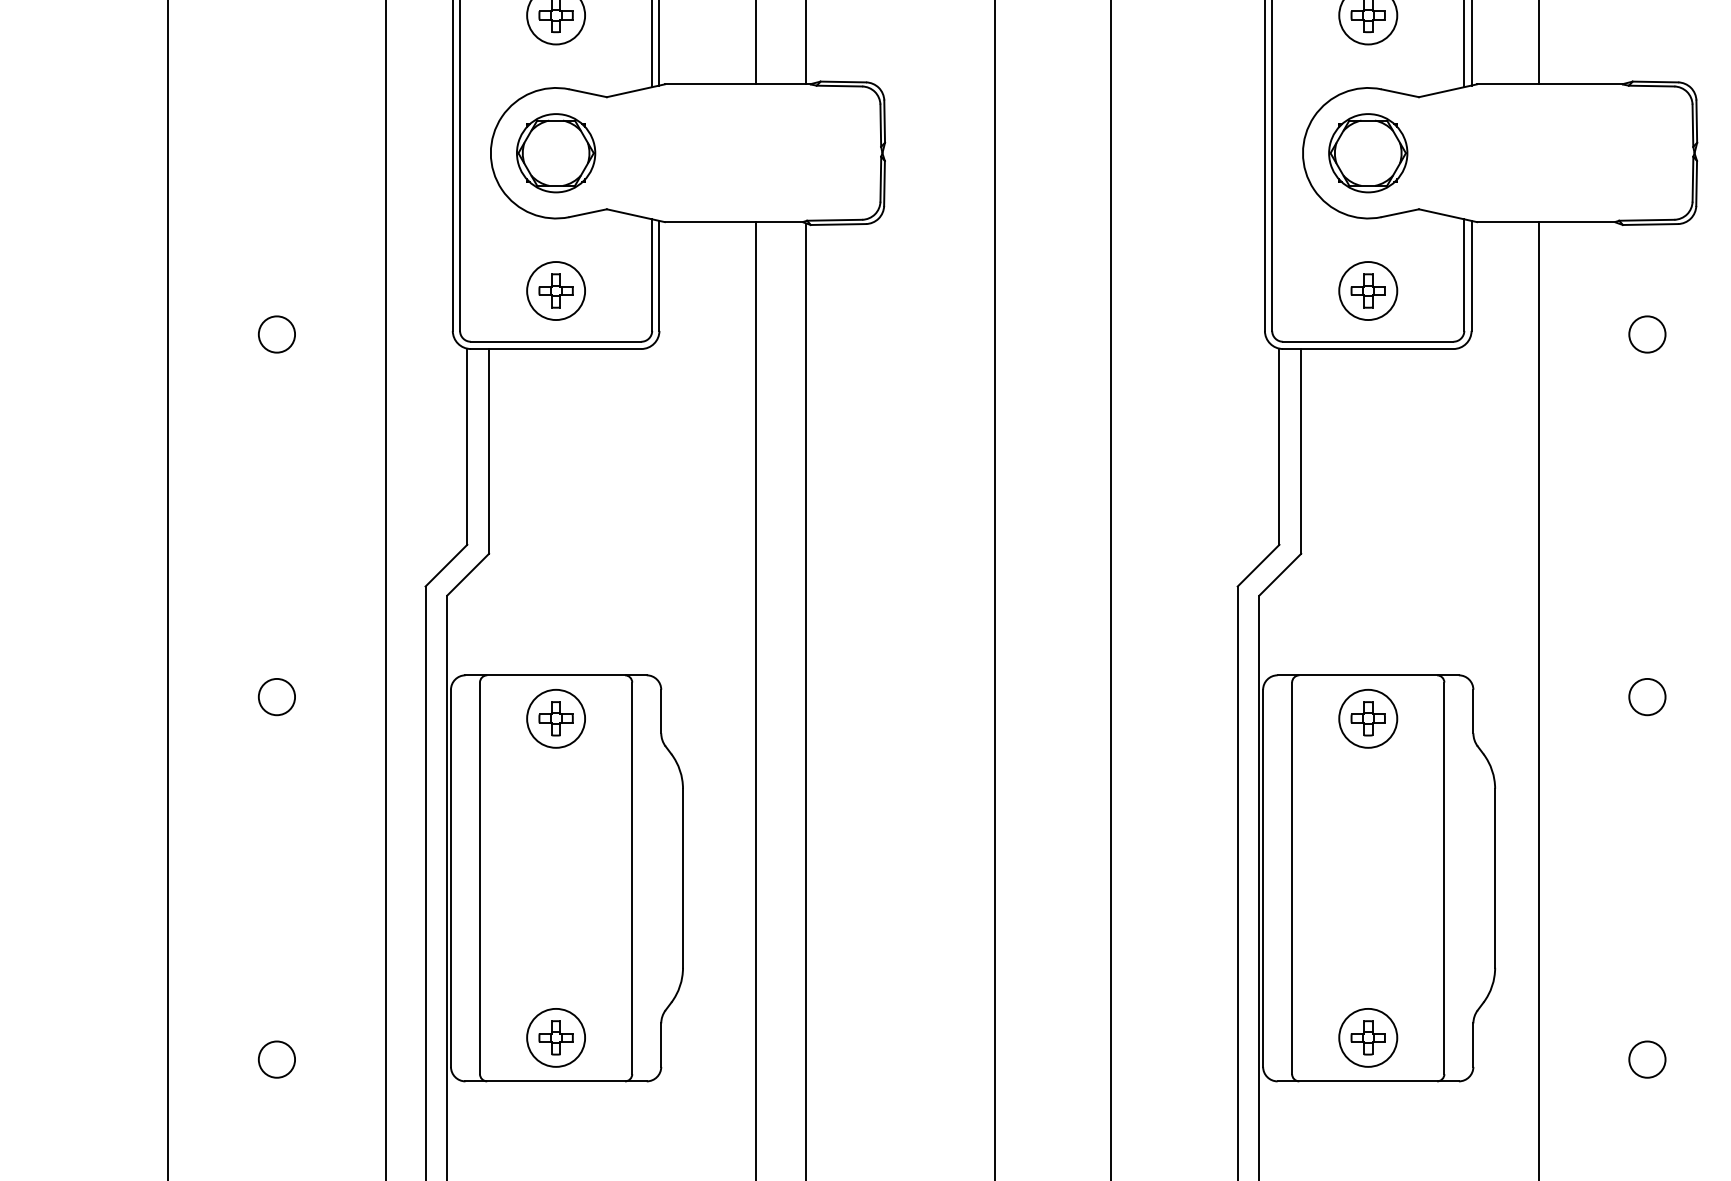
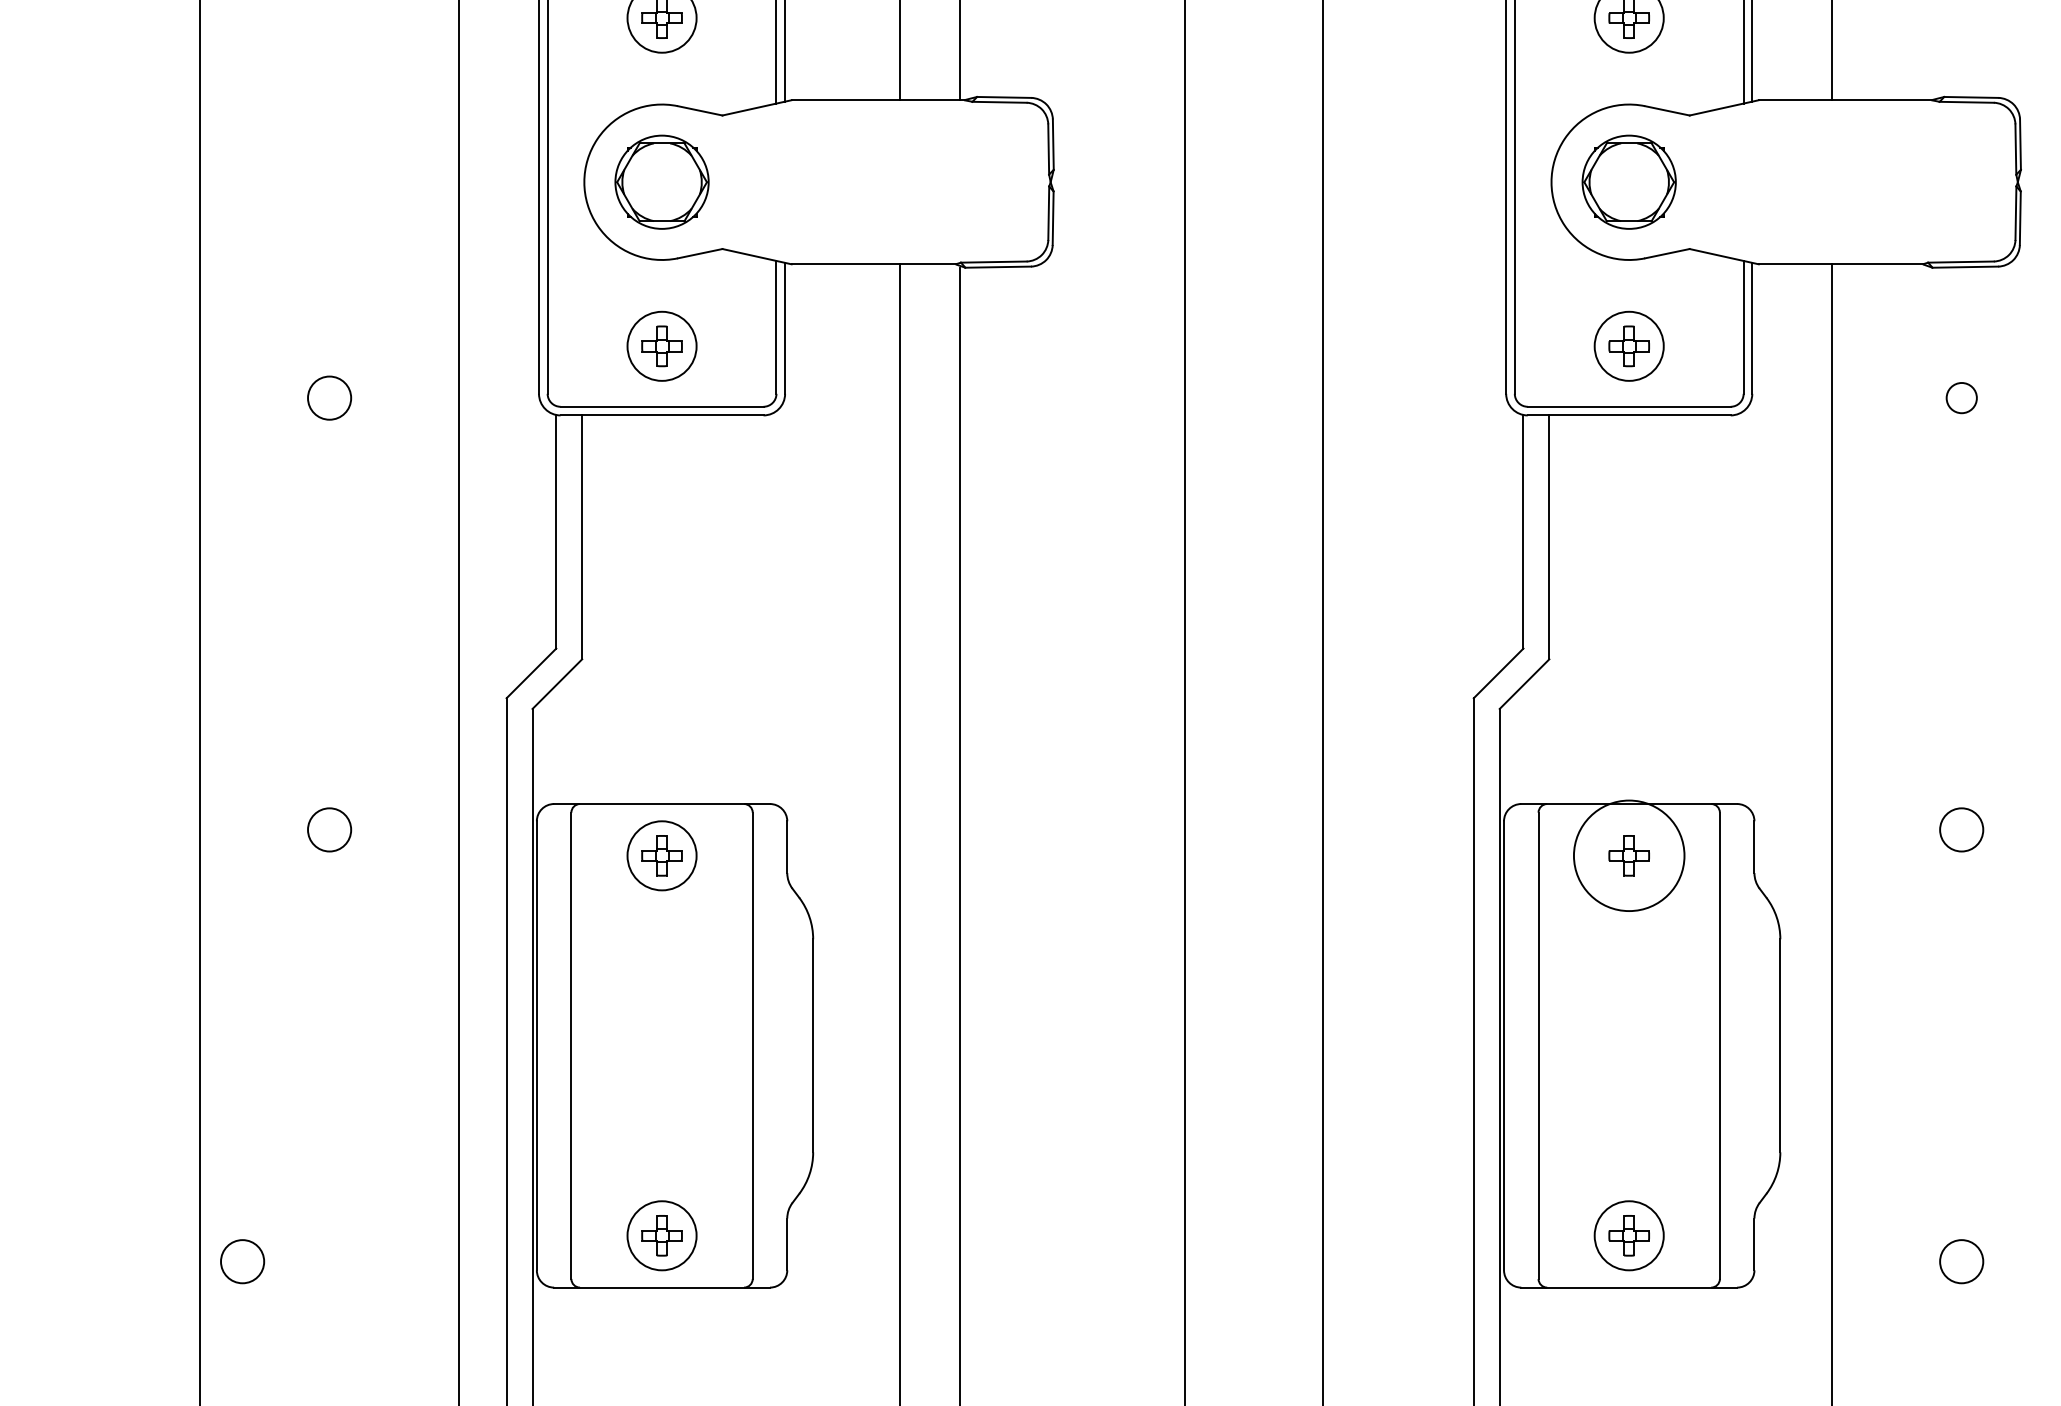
circle: (1647, 333) -> (1961, 397), size x0.7
circle: (1367, 718) -> (1628, 855), size x1.6
circle: (276, 1059) -> (242, 1261), moved

